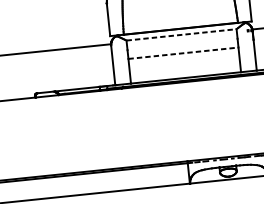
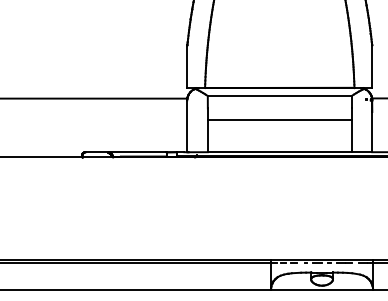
line: (181, 34) -> (279, 95), dashed -> solid
line: (183, 52) -> (279, 119), dashed -> solid

